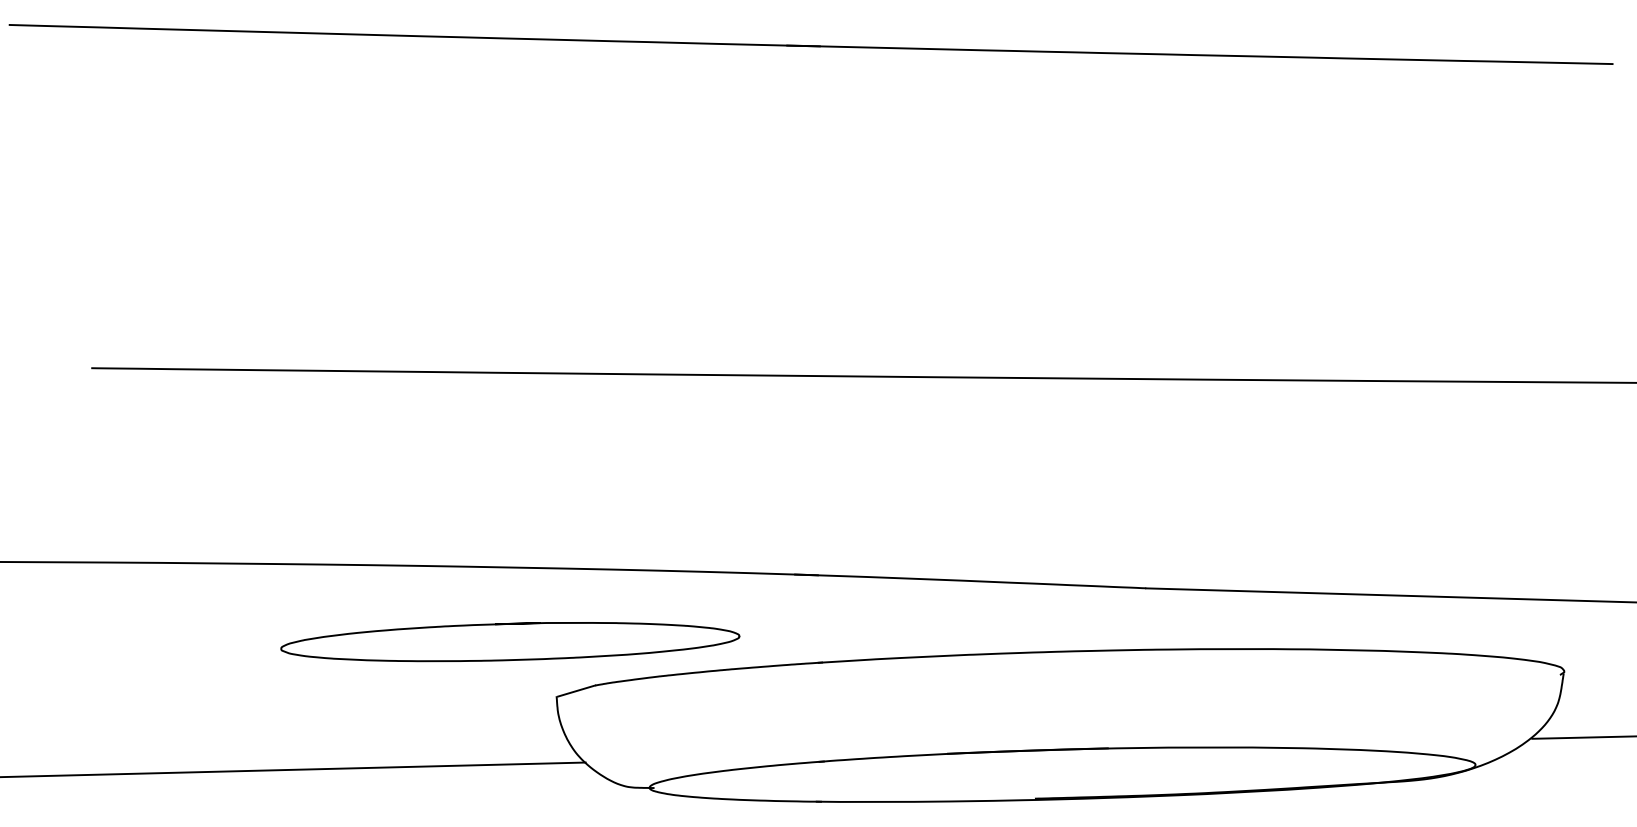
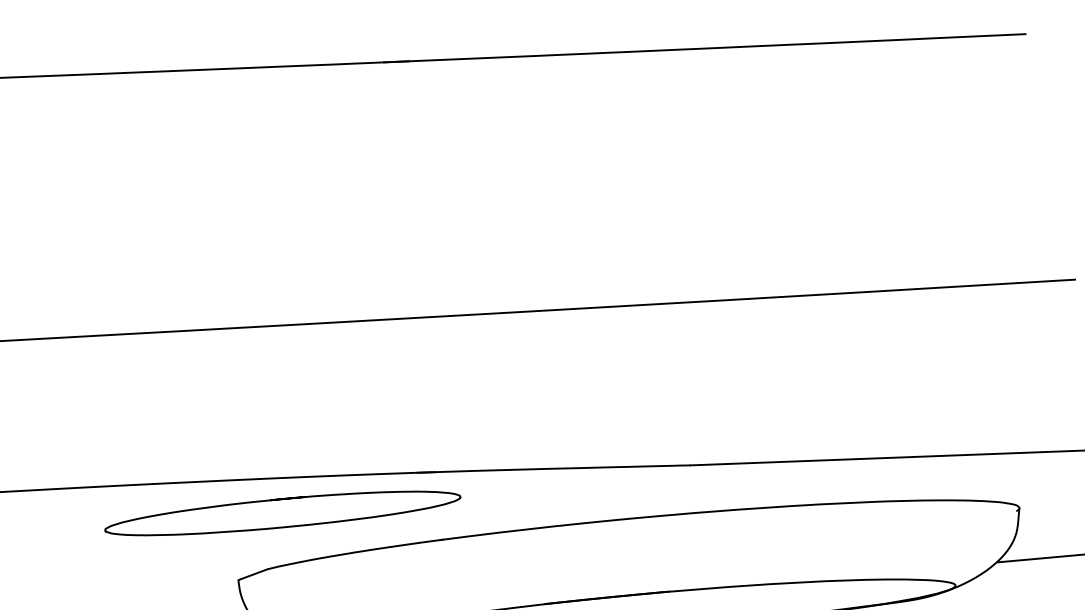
part: (510, 642) -> (282, 513), moved

